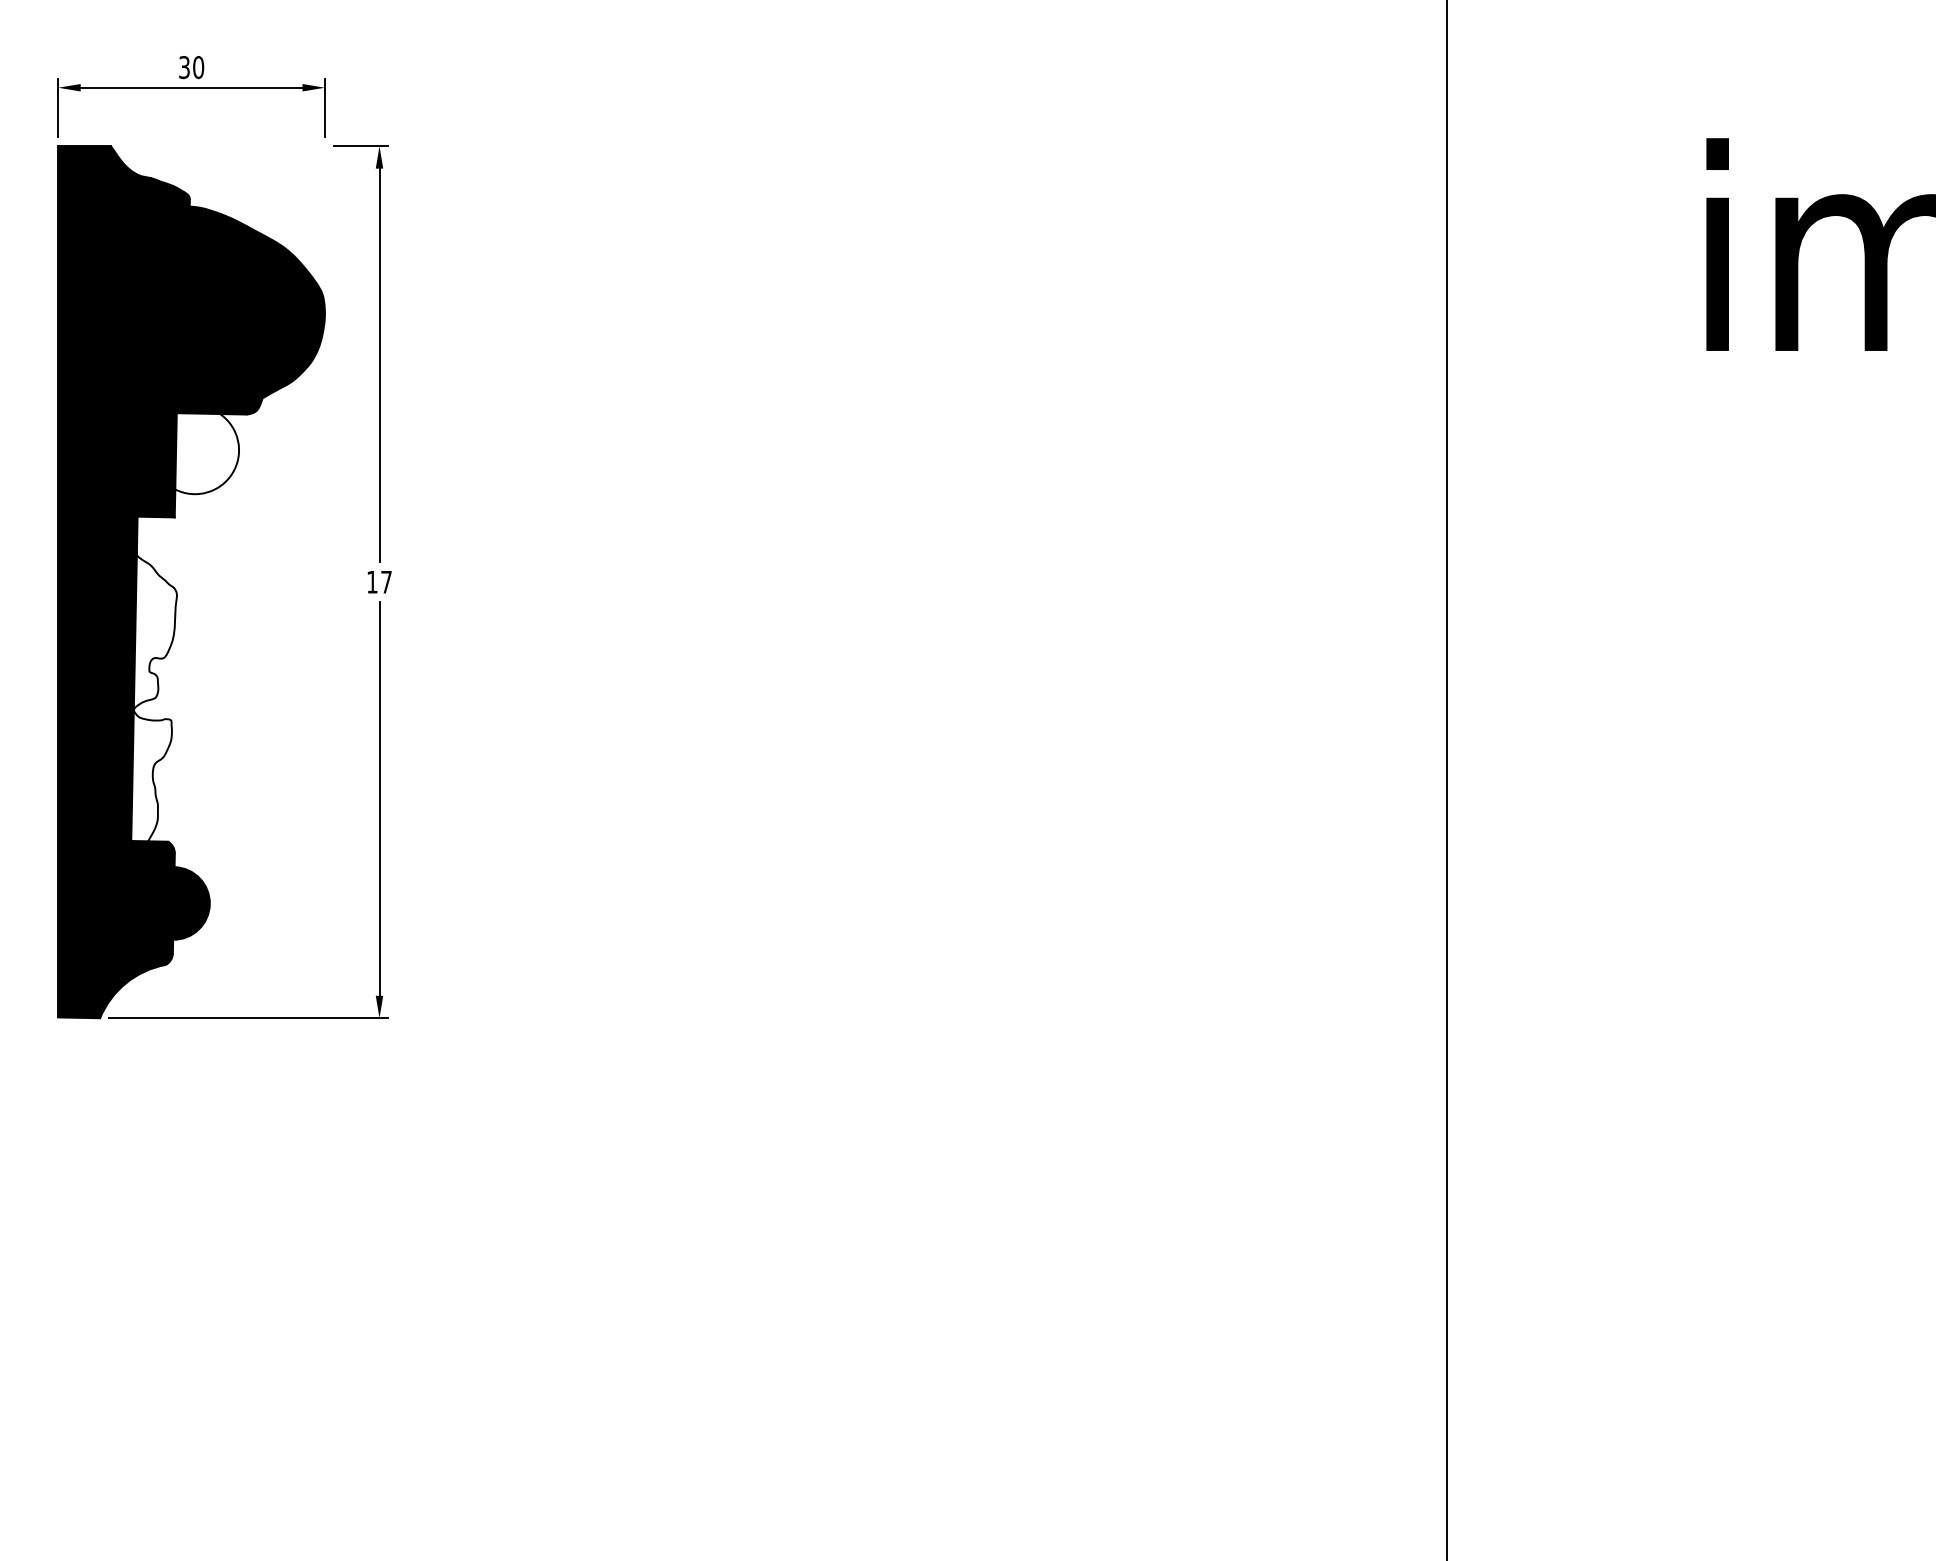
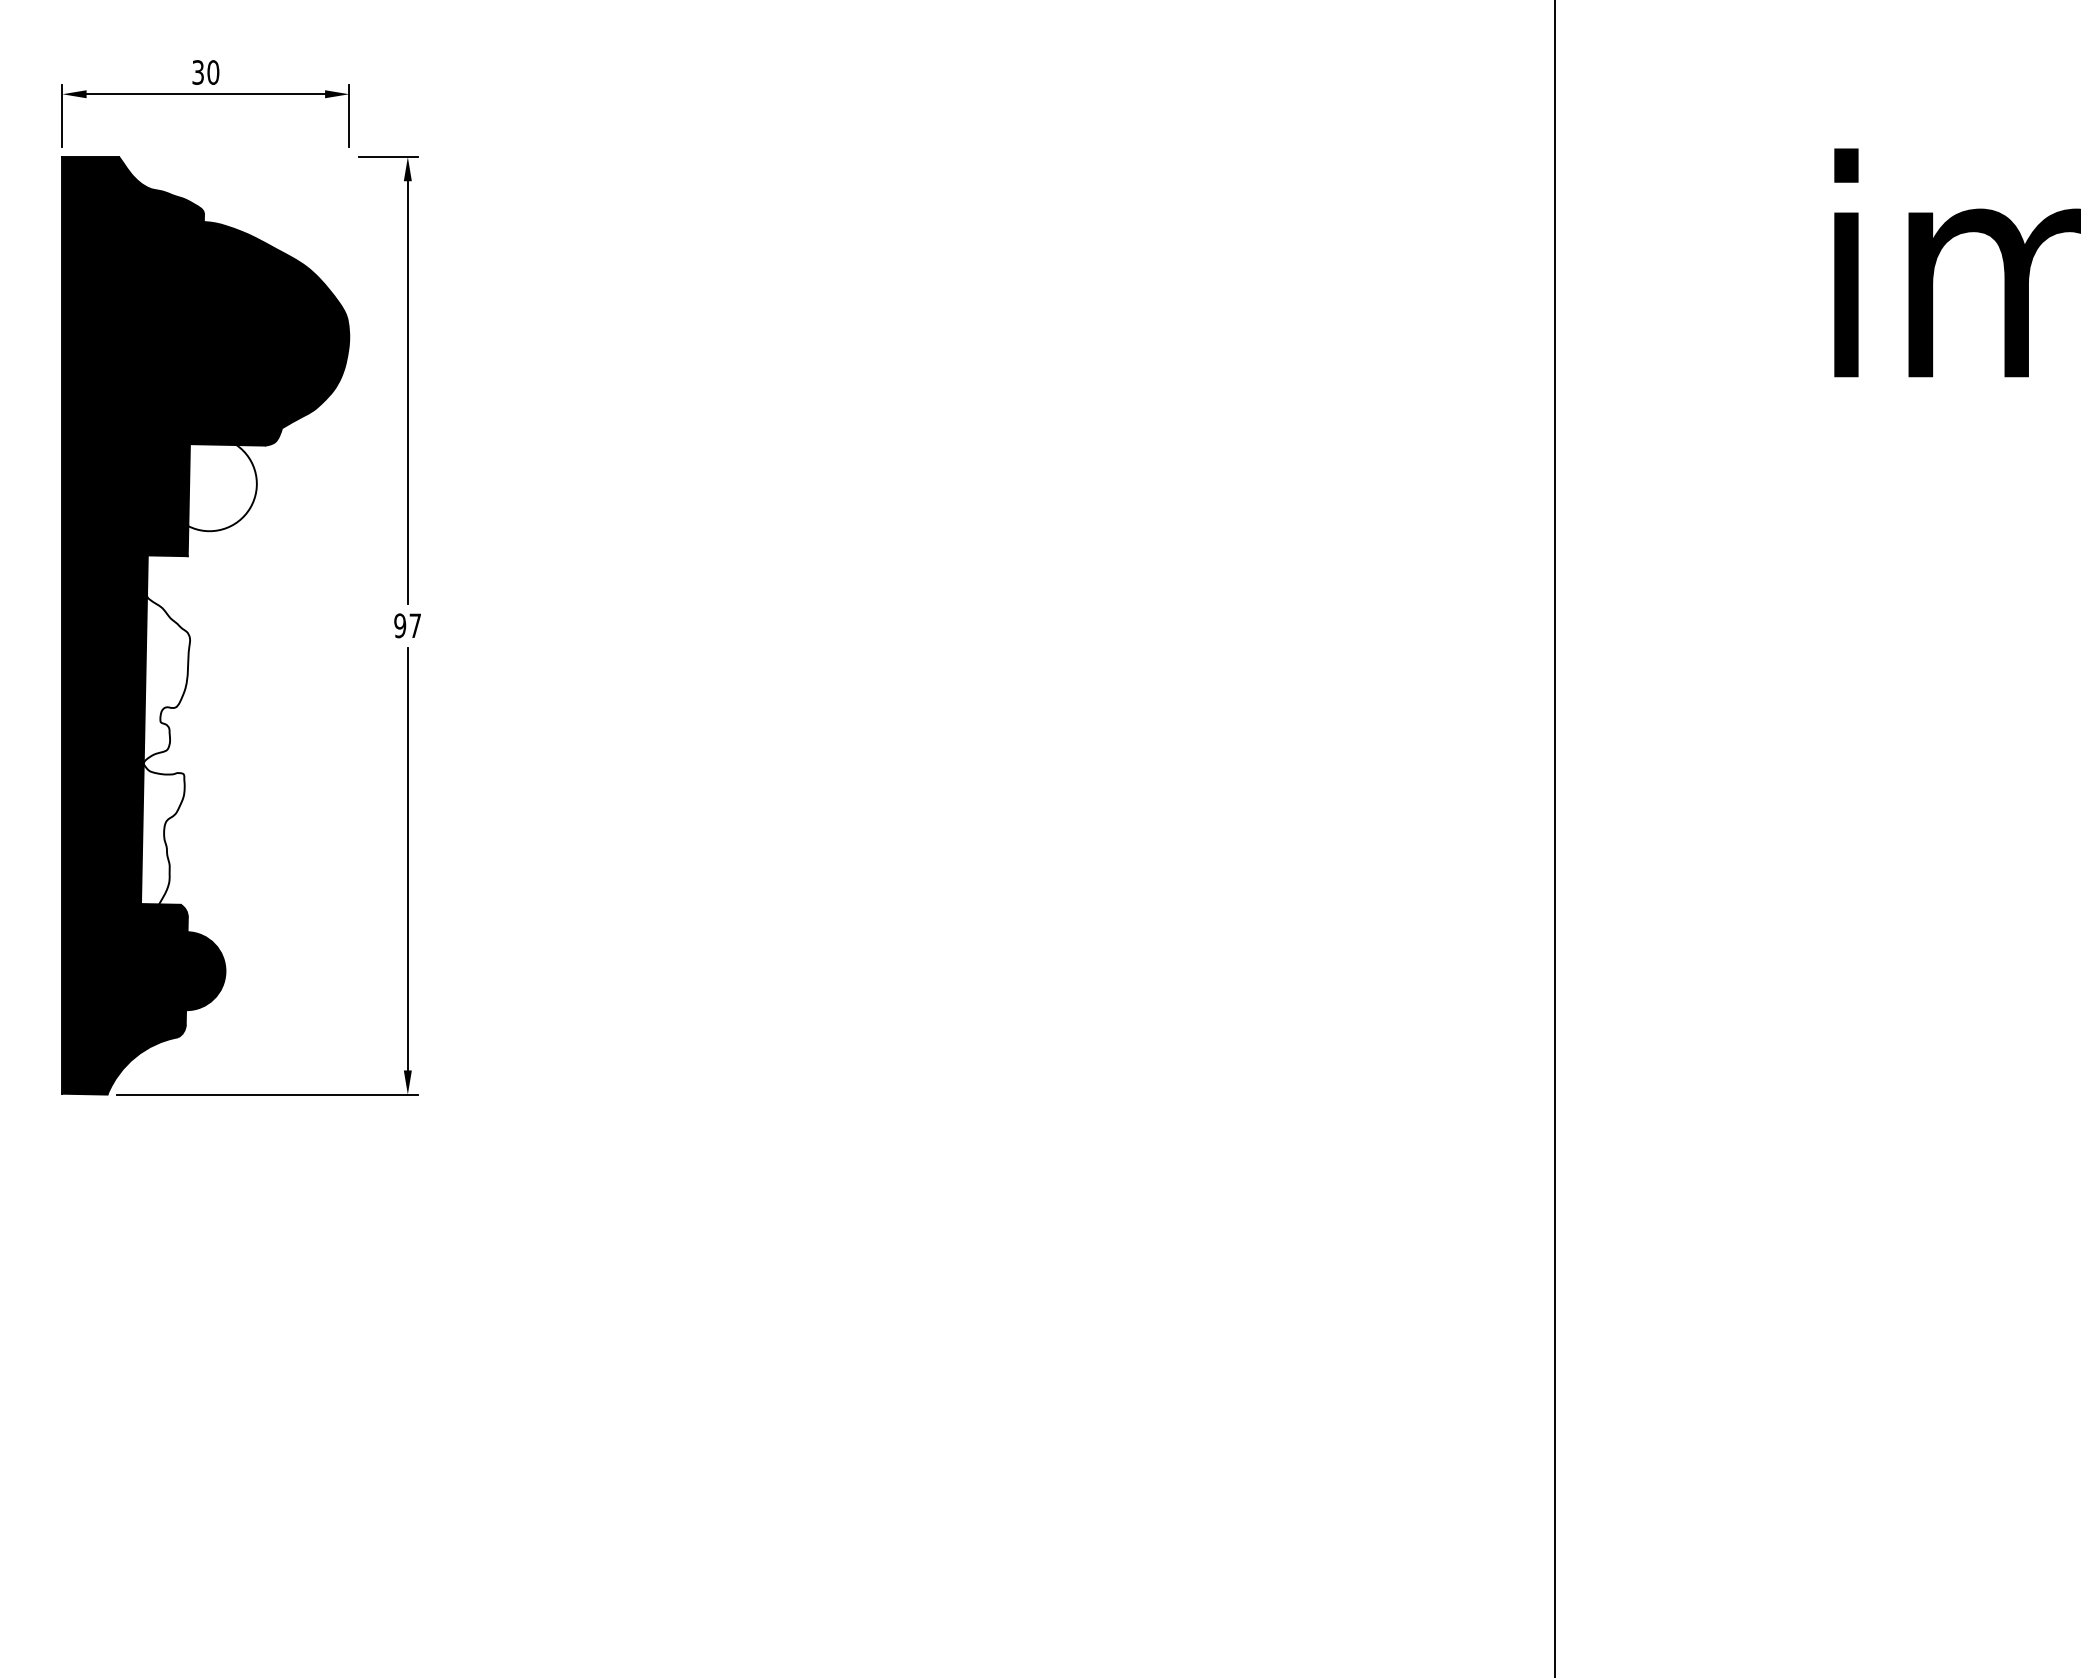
text: (372, 581) -> (400, 625), 17 -> 97

